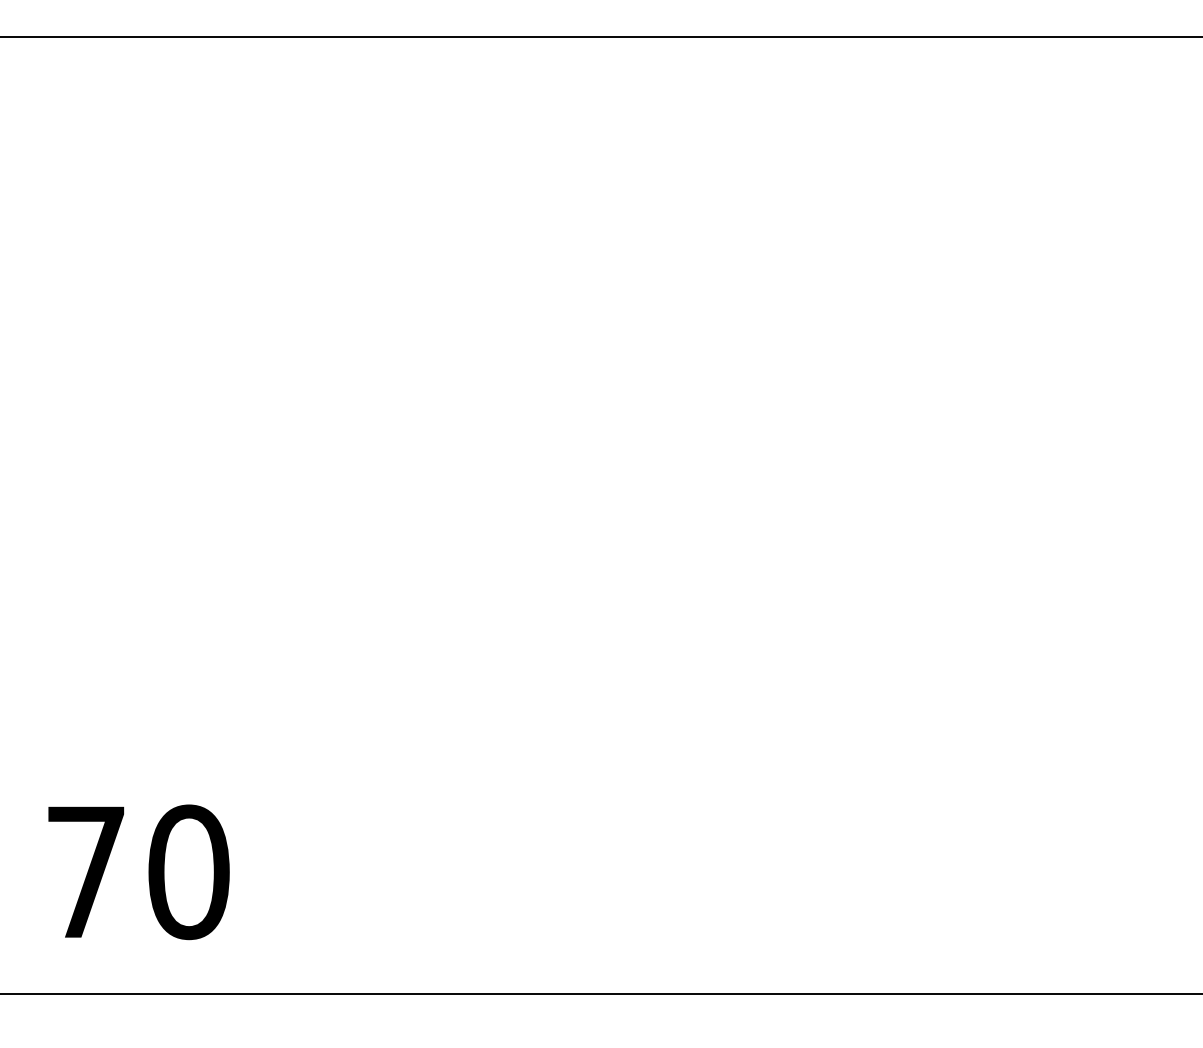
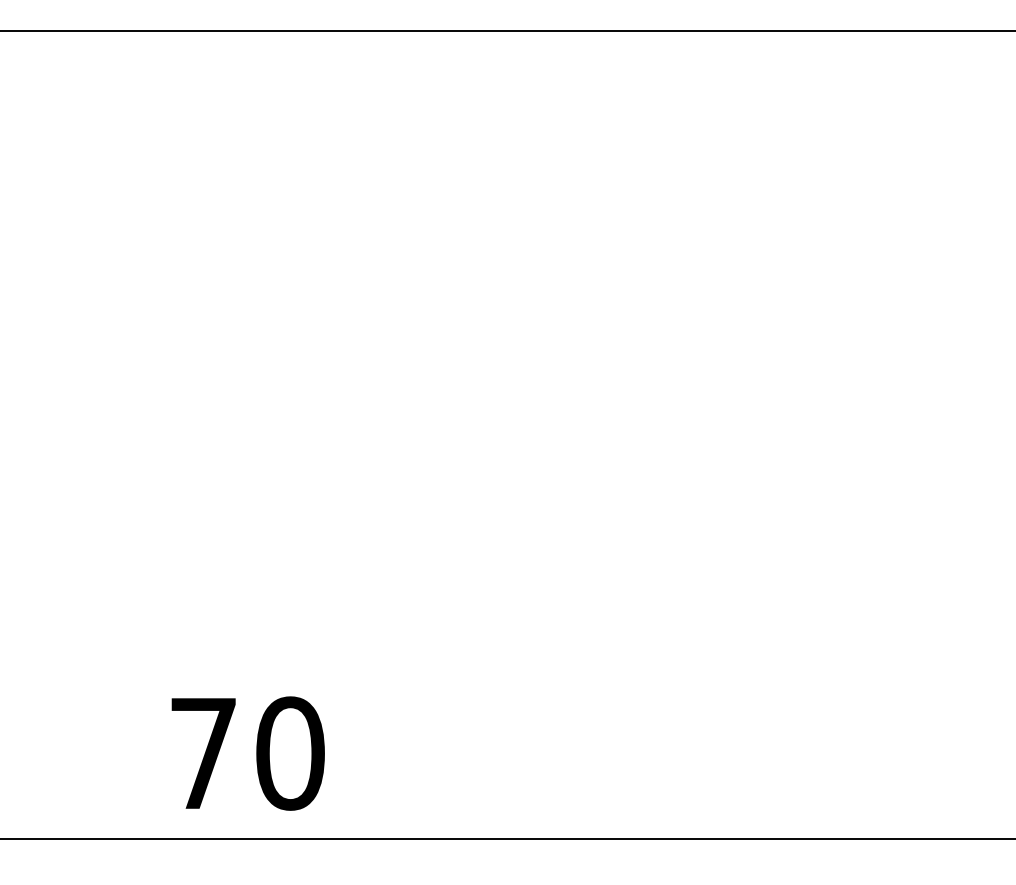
text: (138, 872) -> (247, 753), moved

